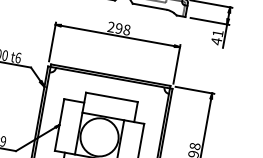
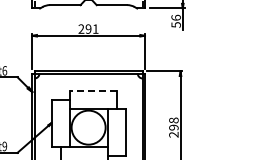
text: (126, 29) -> (95, 28), 298 -> 291
text: (216, 37) -> (175, 21), 41 -> 56
line: (111, 97) -> (92, 90), solid -> dashed

